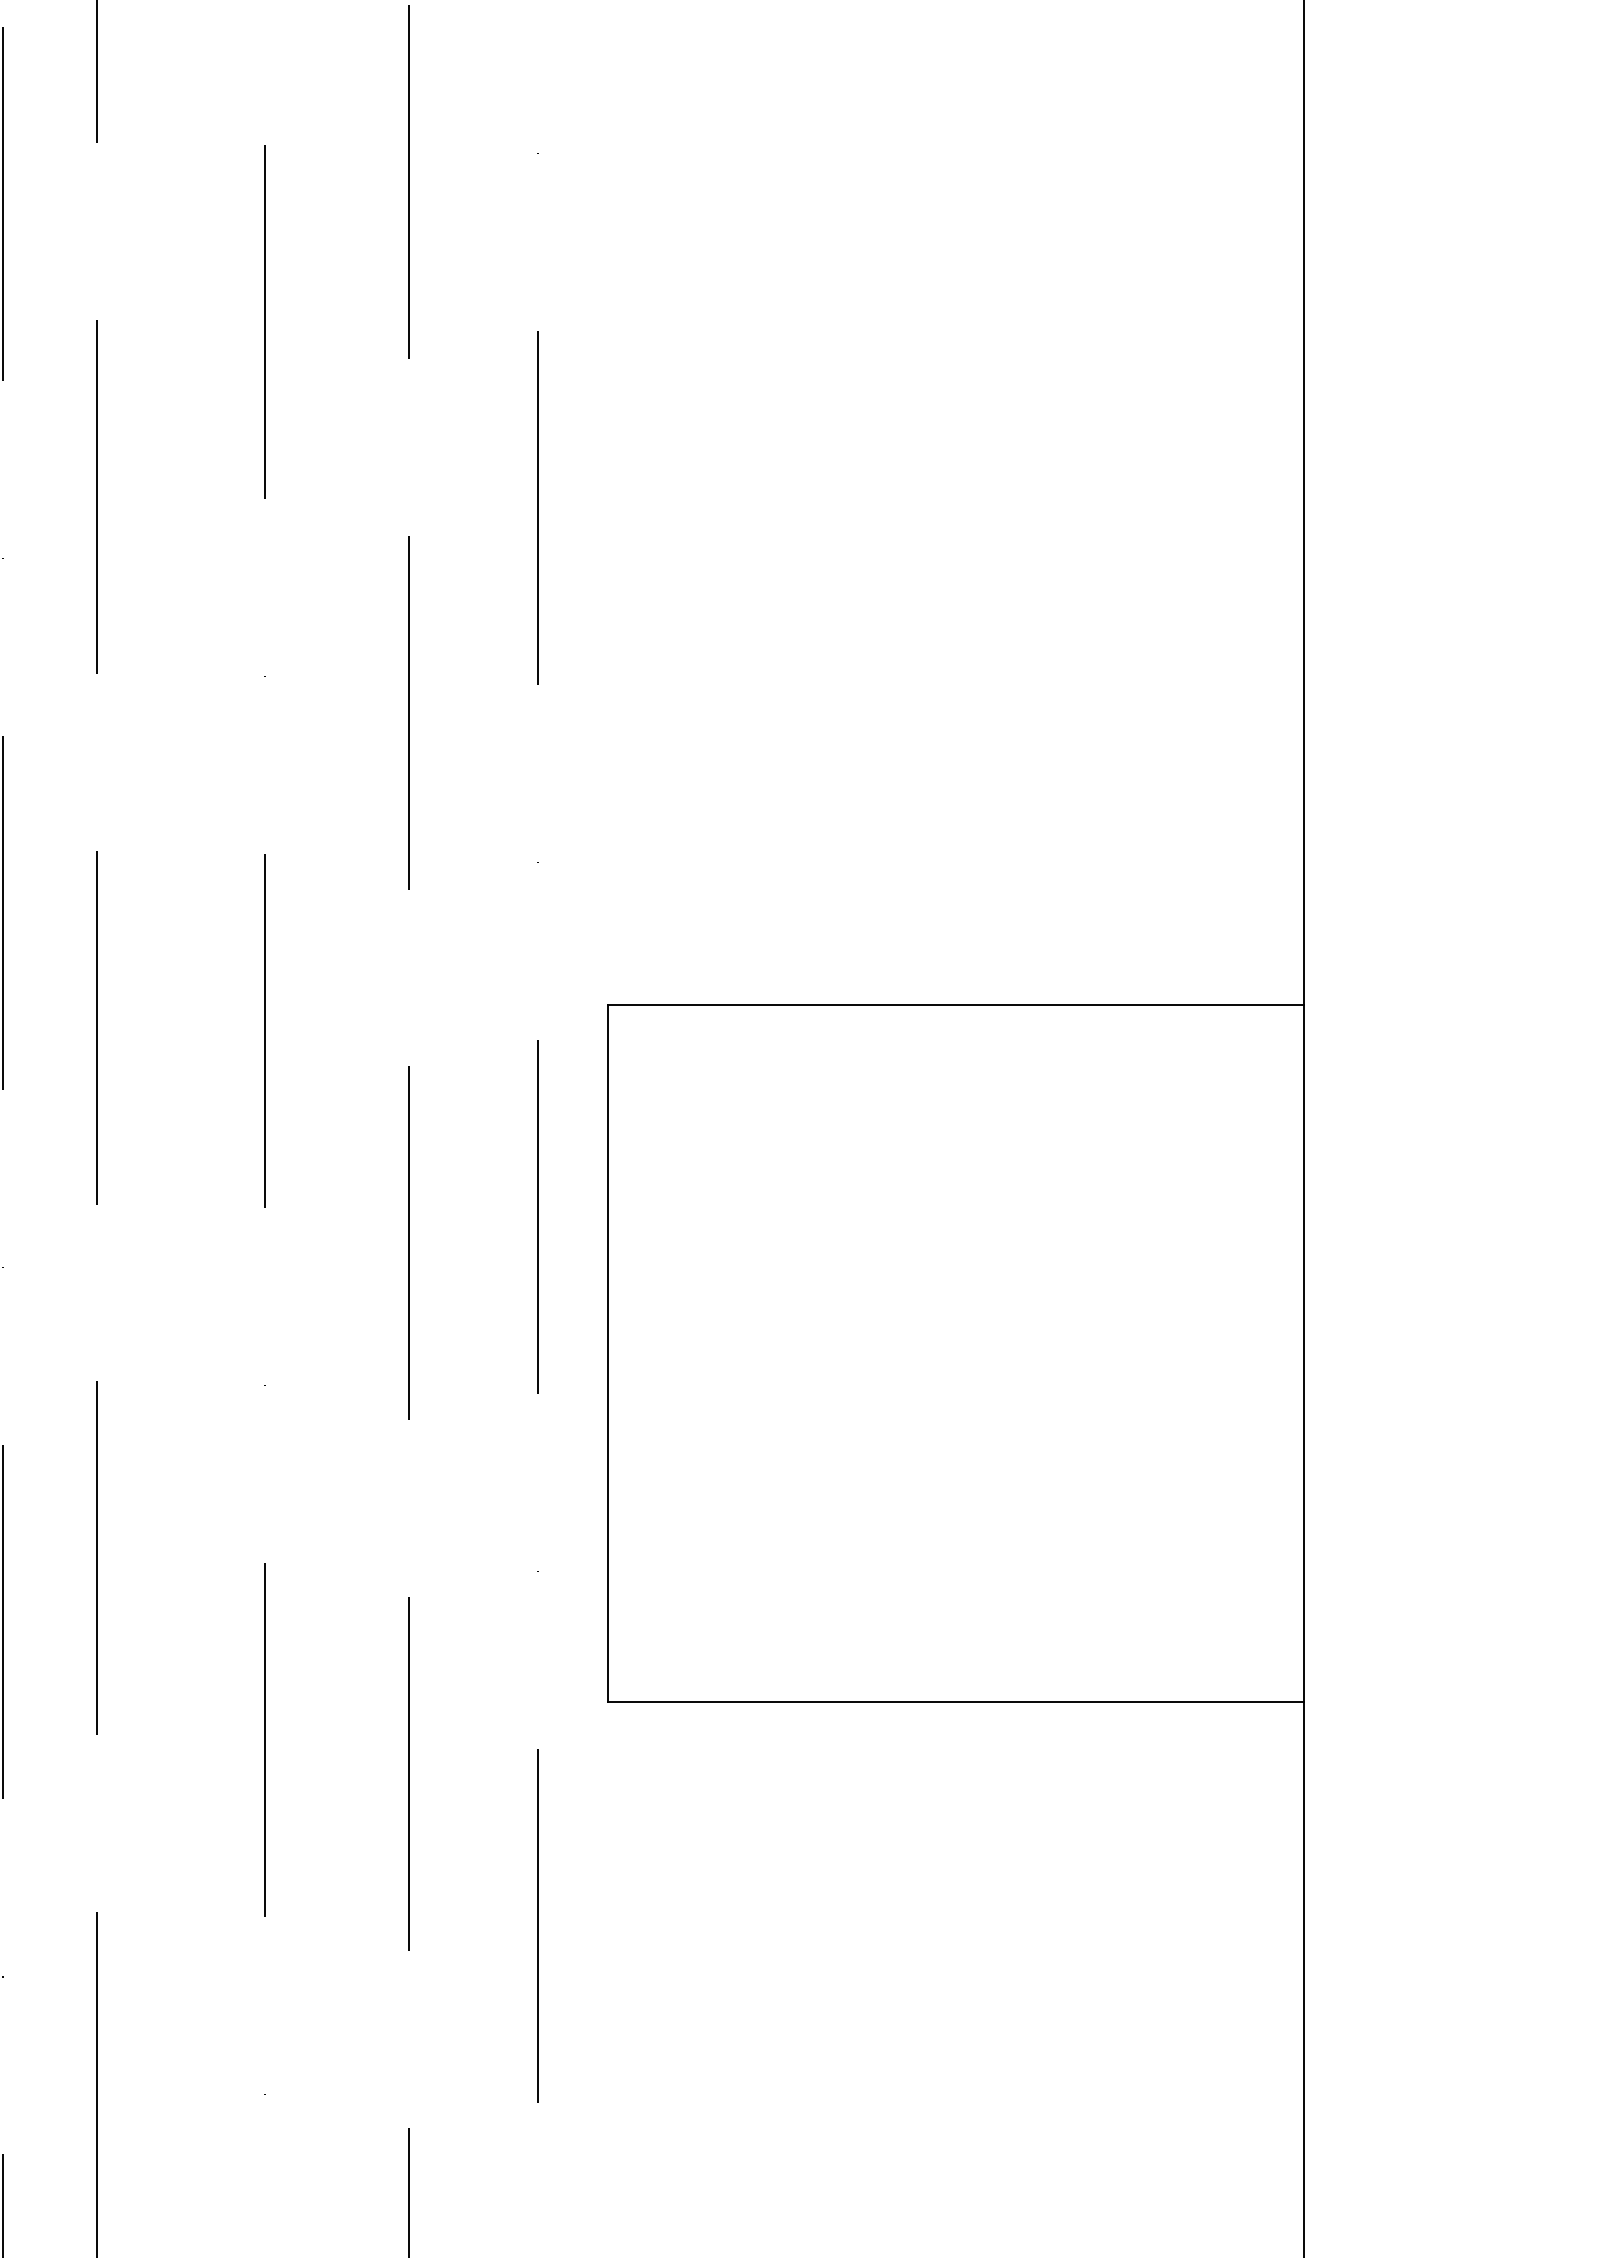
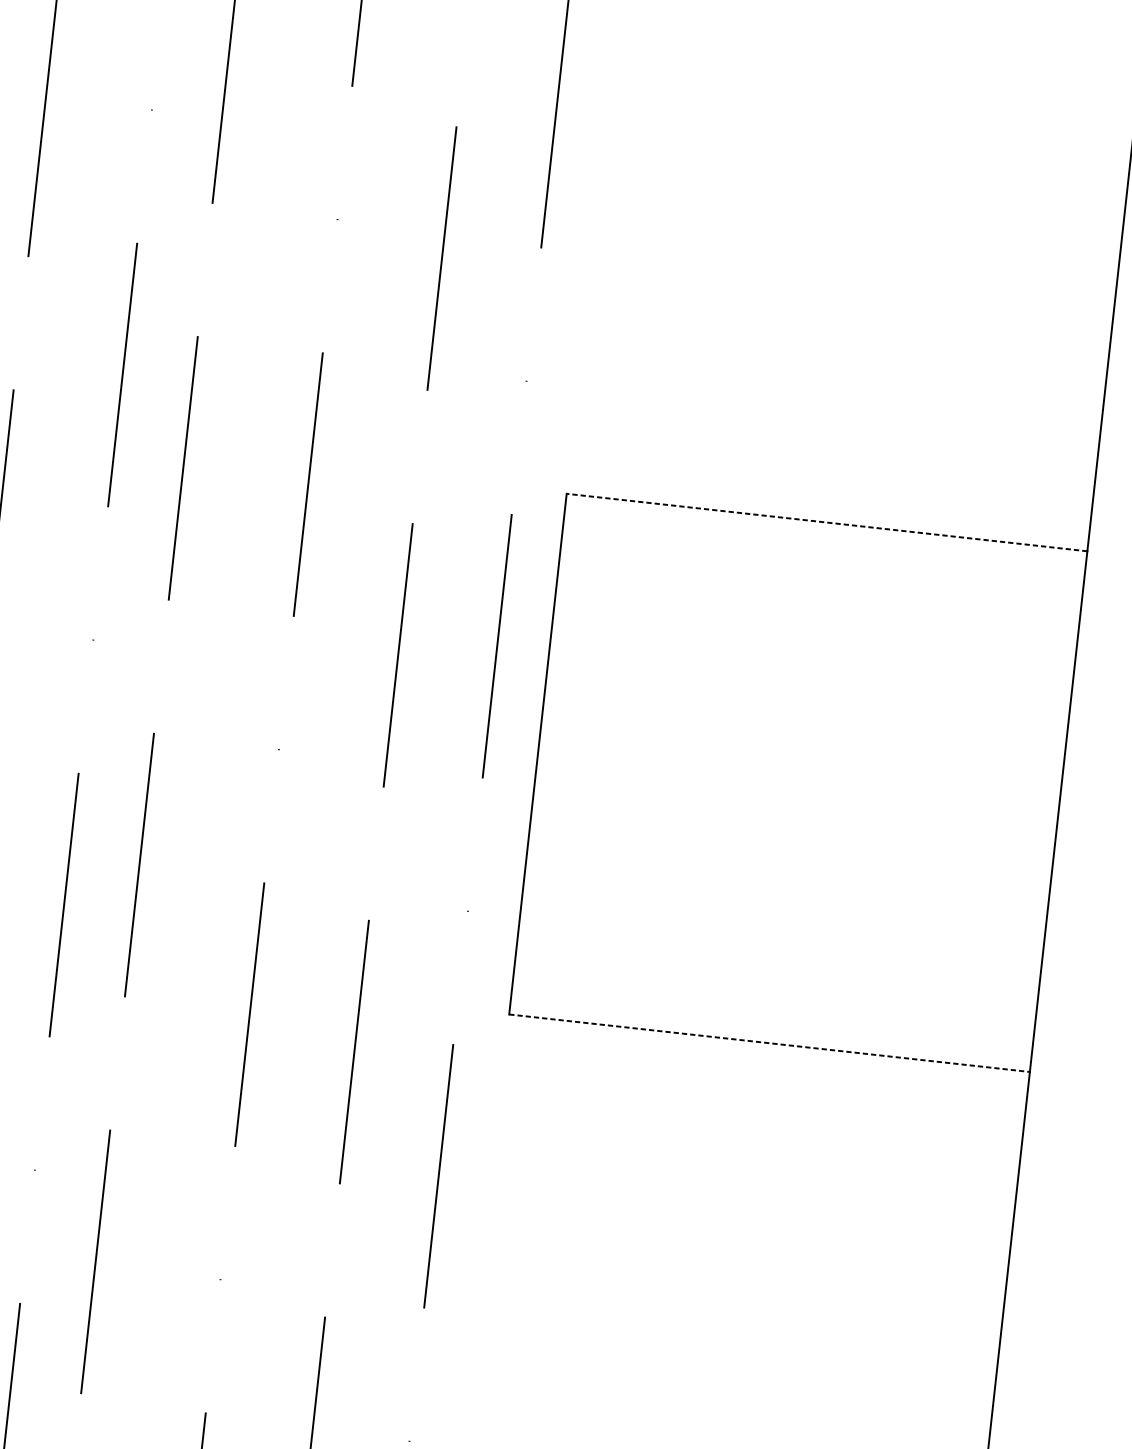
line: (955, 1005) -> (826, 522), solid -> dashed
line: (956, 1701) -> (769, 1042), solid -> dashed

